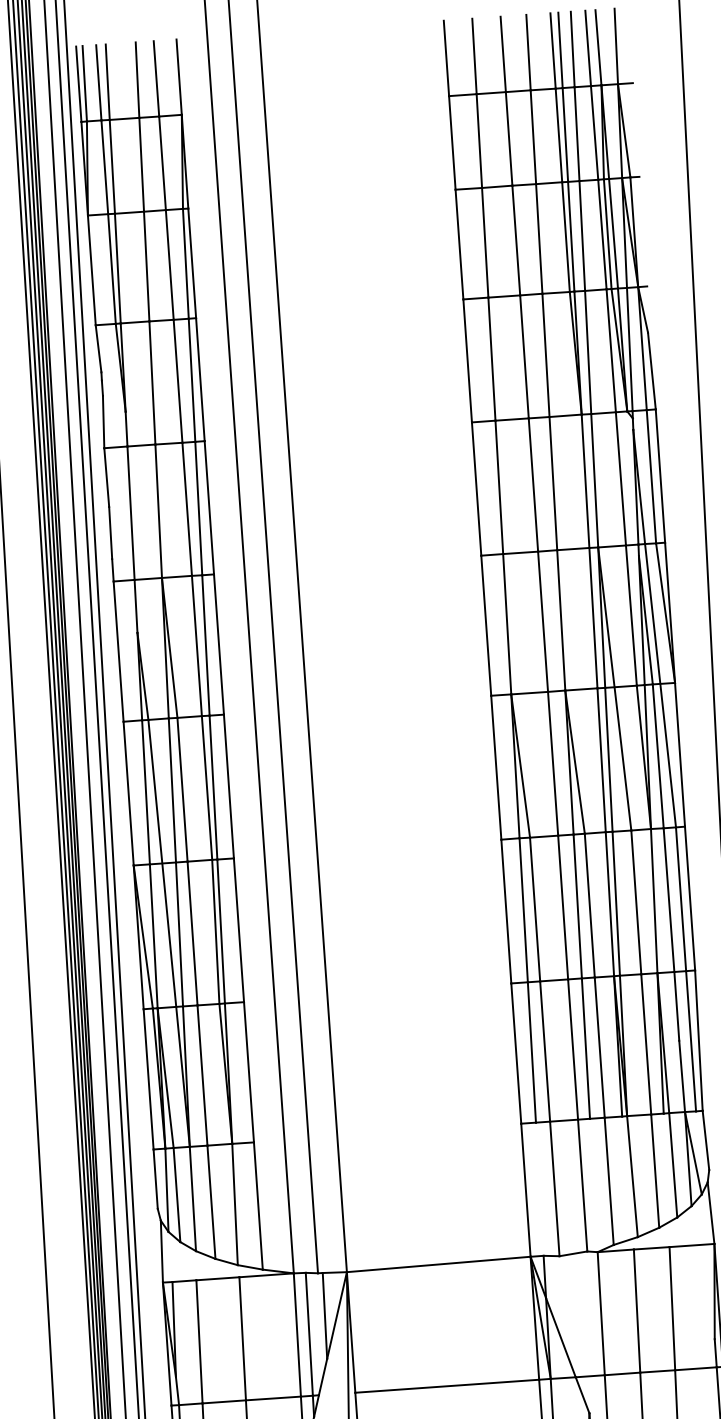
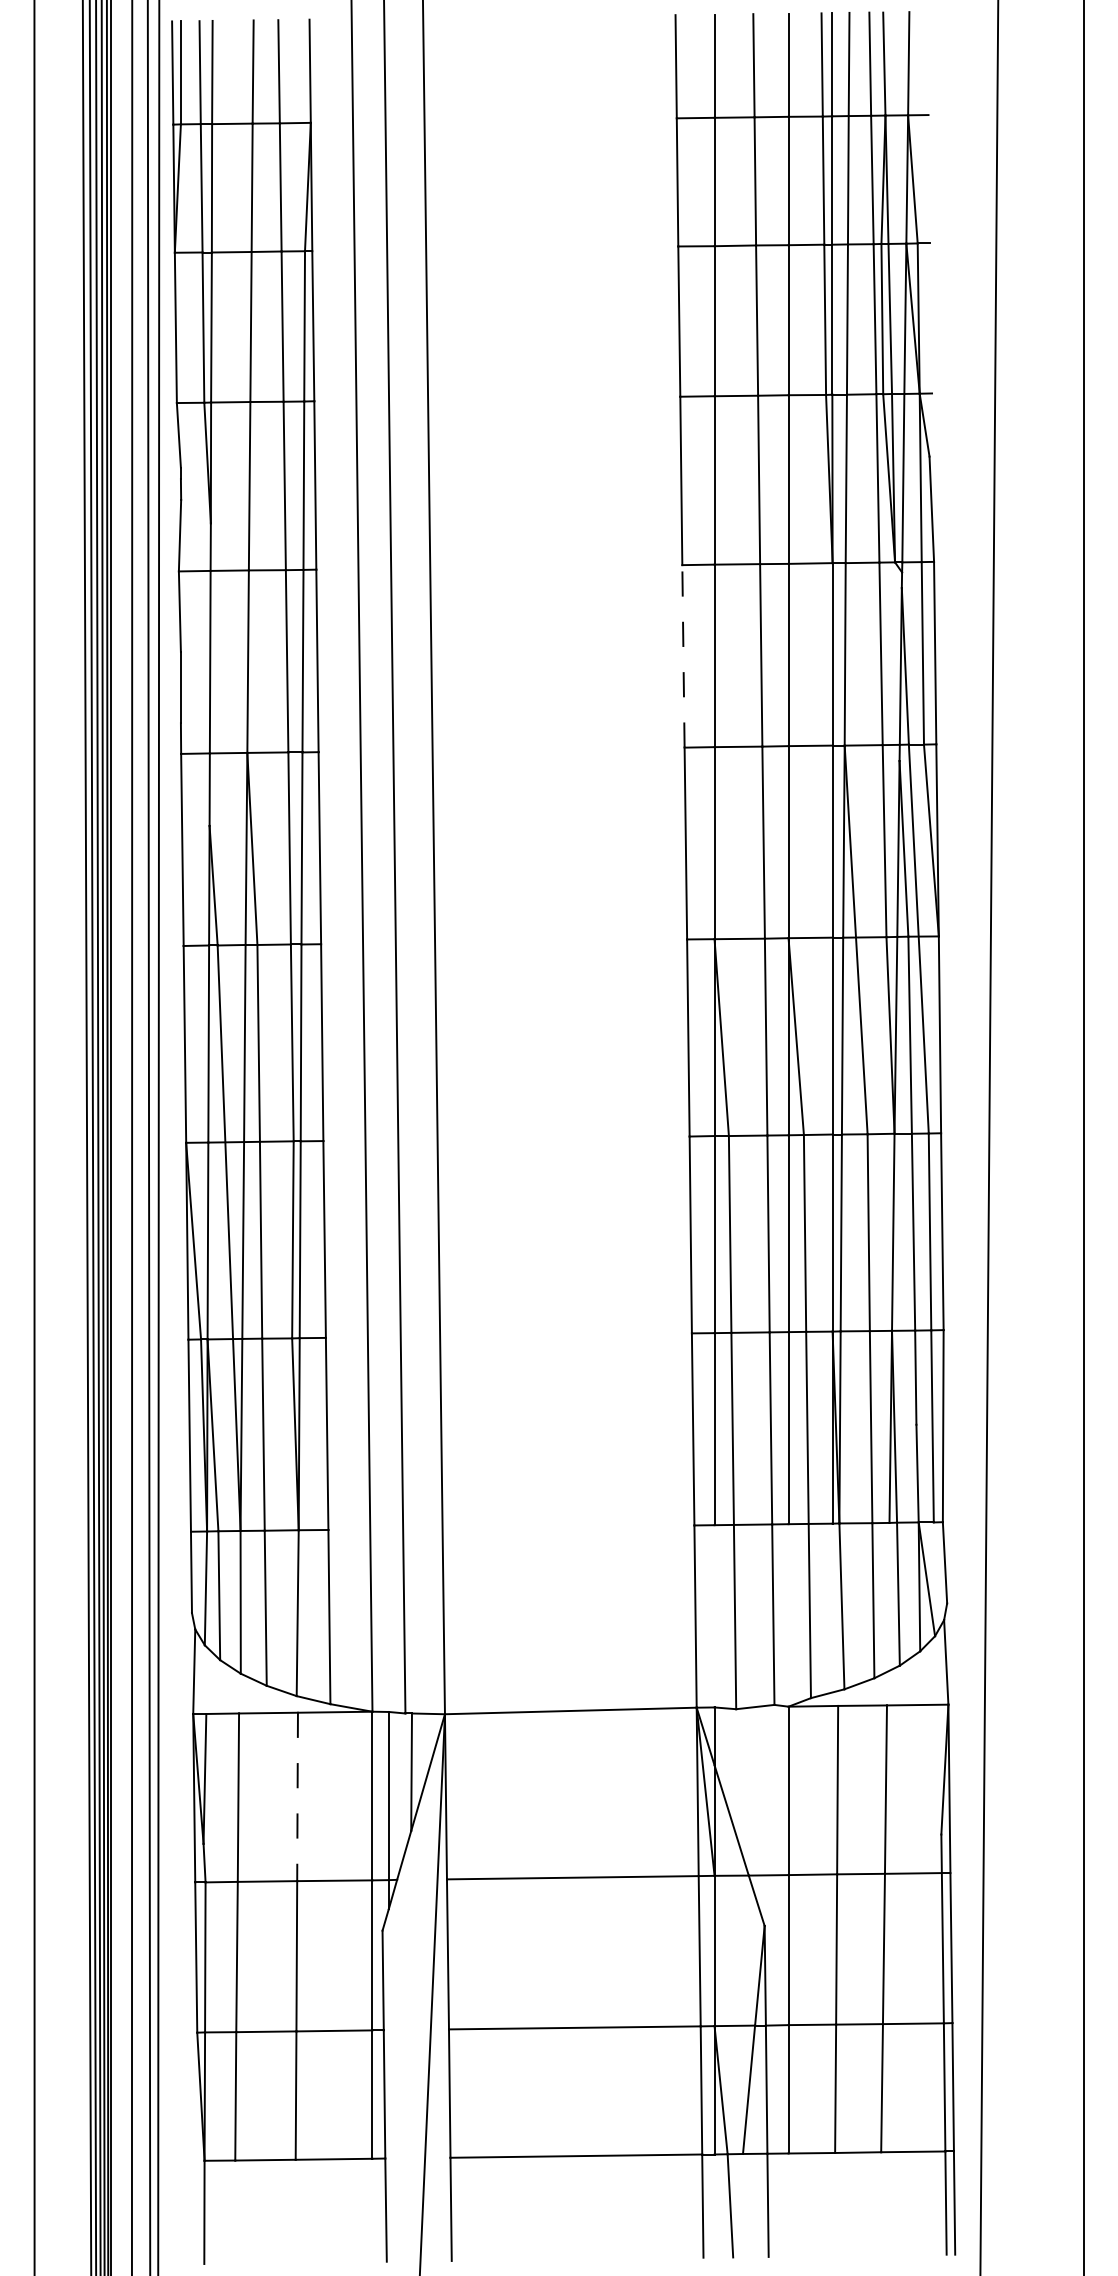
line: (476, 488) -> (683, 655), solid -> dashed
line: (242, 1339) -> (297, 1797), solid -> dashed

